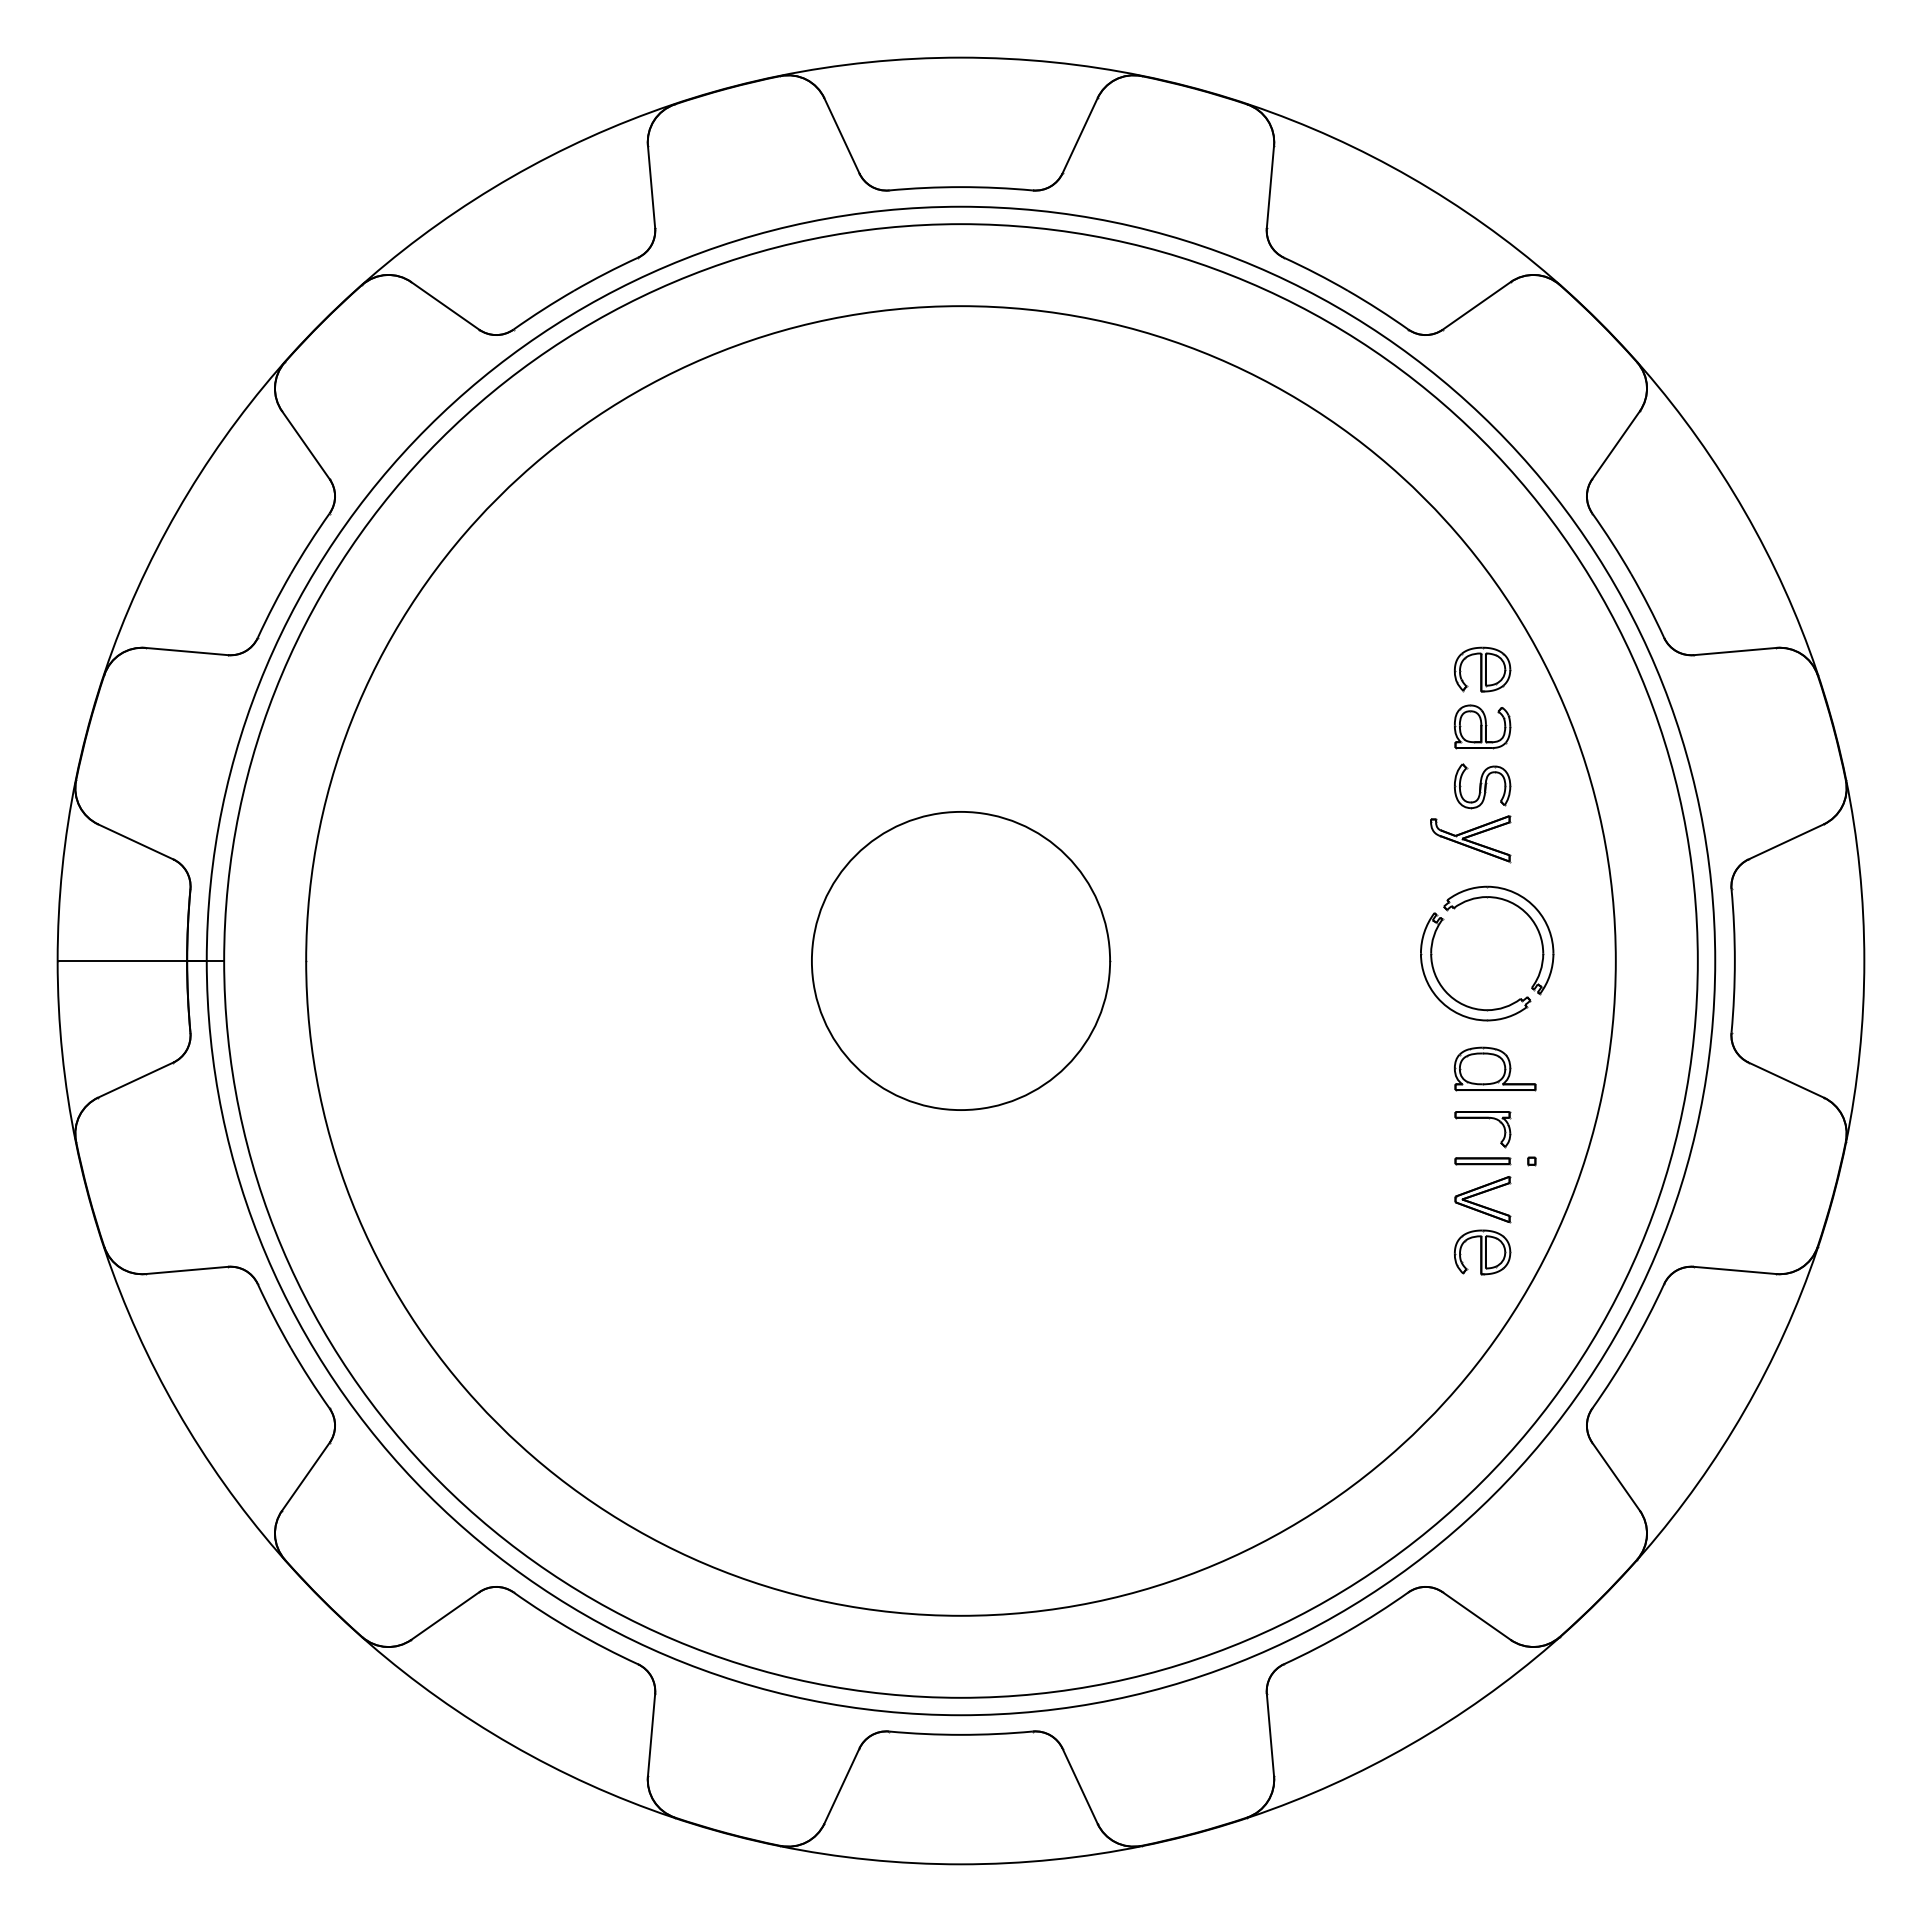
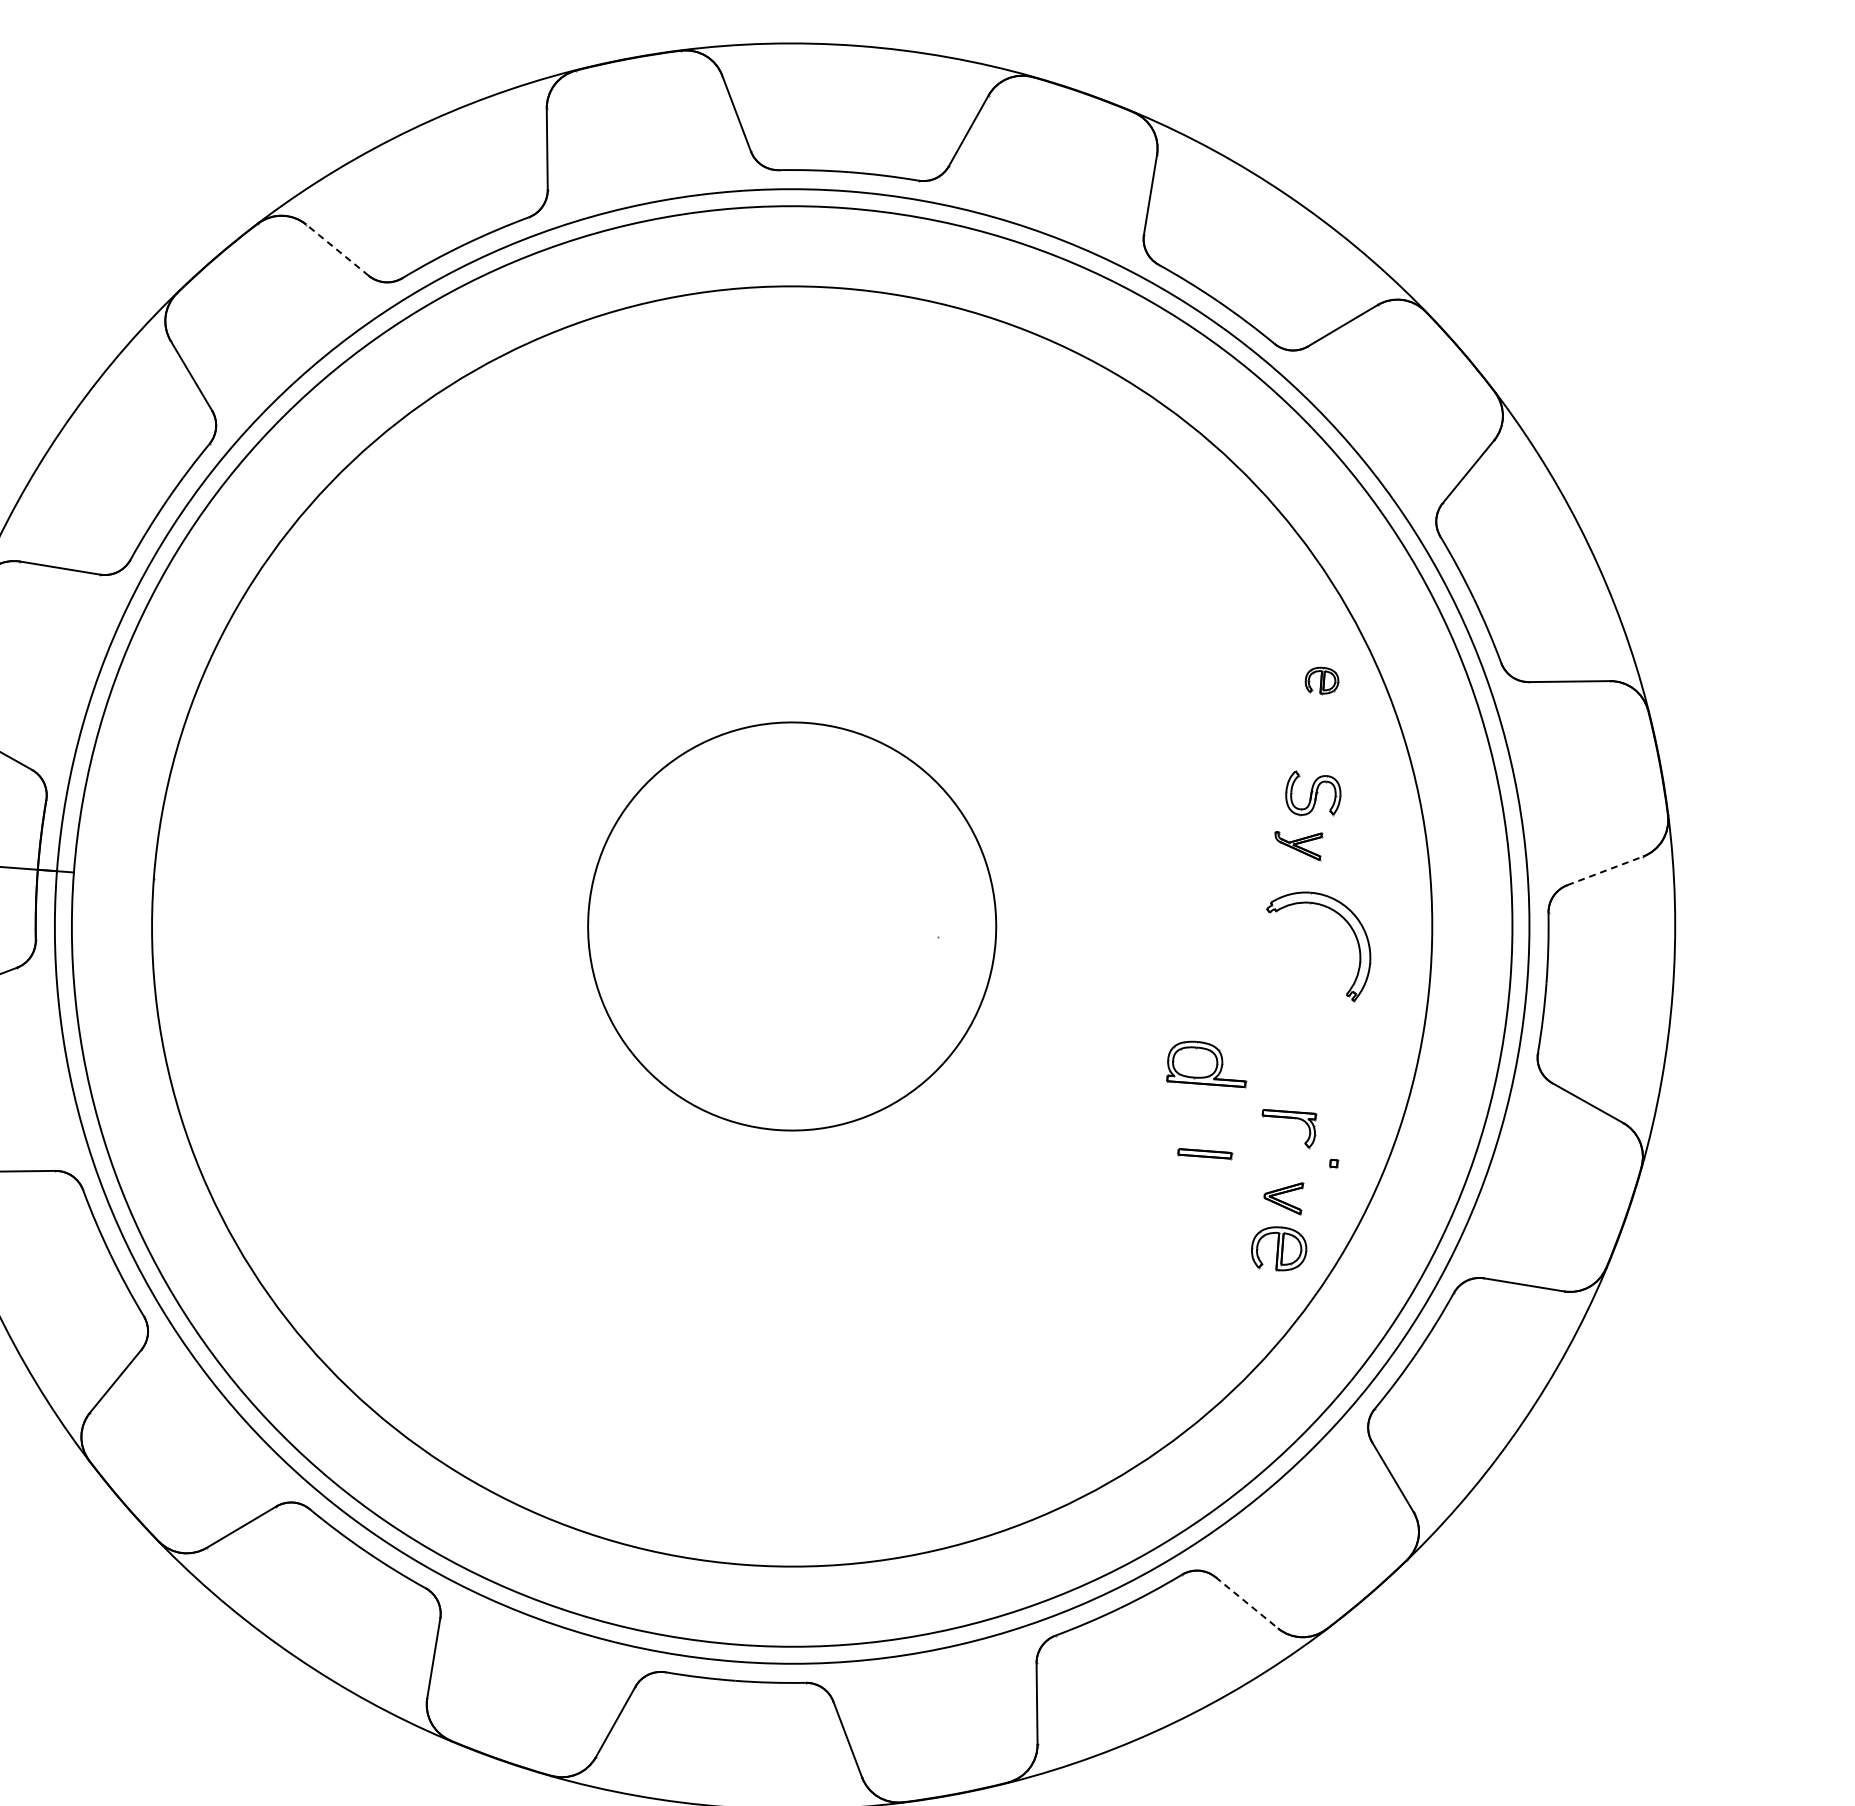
line: (444, 305) -> (336, 249), solid -> dashed
part: (1482, 669) -> (1321, 680), size x0.6
part: (1482, 726) -> (1317, 736), removed
part: (1470, 839) -> (1297, 845), size x0.6
line: (1786, 841) -> (1605, 870), solid -> dashed
circle: (960, 960) -> (791, 925), size x1.4
part: (1451, 995) -> (1267, 996), removed
part: (1495, 1068) -> (1207, 1063), moved
part: (1482, 1161) -> (1204, 1154), moved
part: (1482, 1199) -> (1283, 1197), size x0.7
line: (1477, 1616) -> (1247, 1603), solid -> dashed

